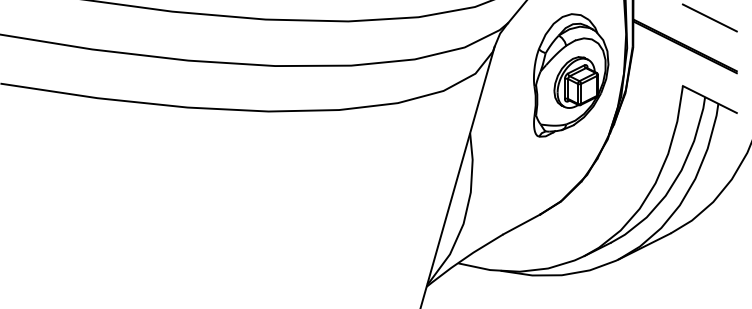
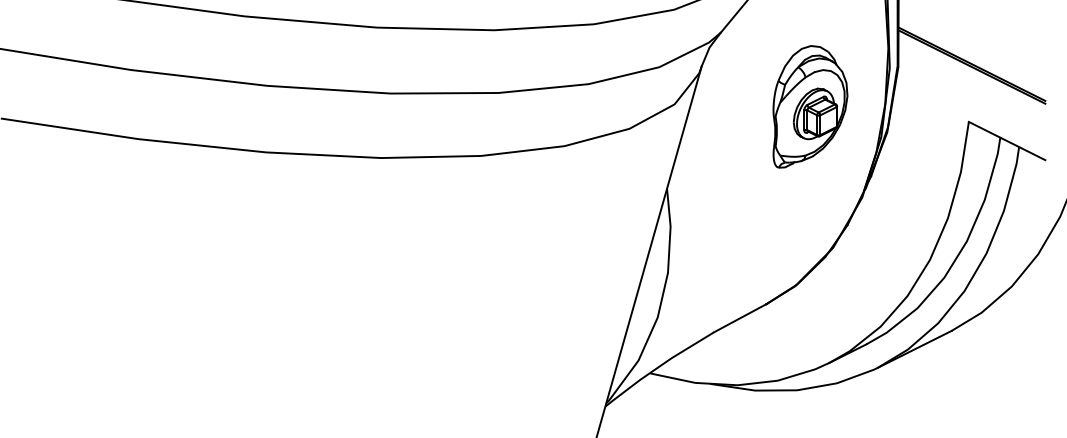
line: (709, 17) -> (1006, 24), removed
part: (571, 75) -> (810, 106), size x0.7

